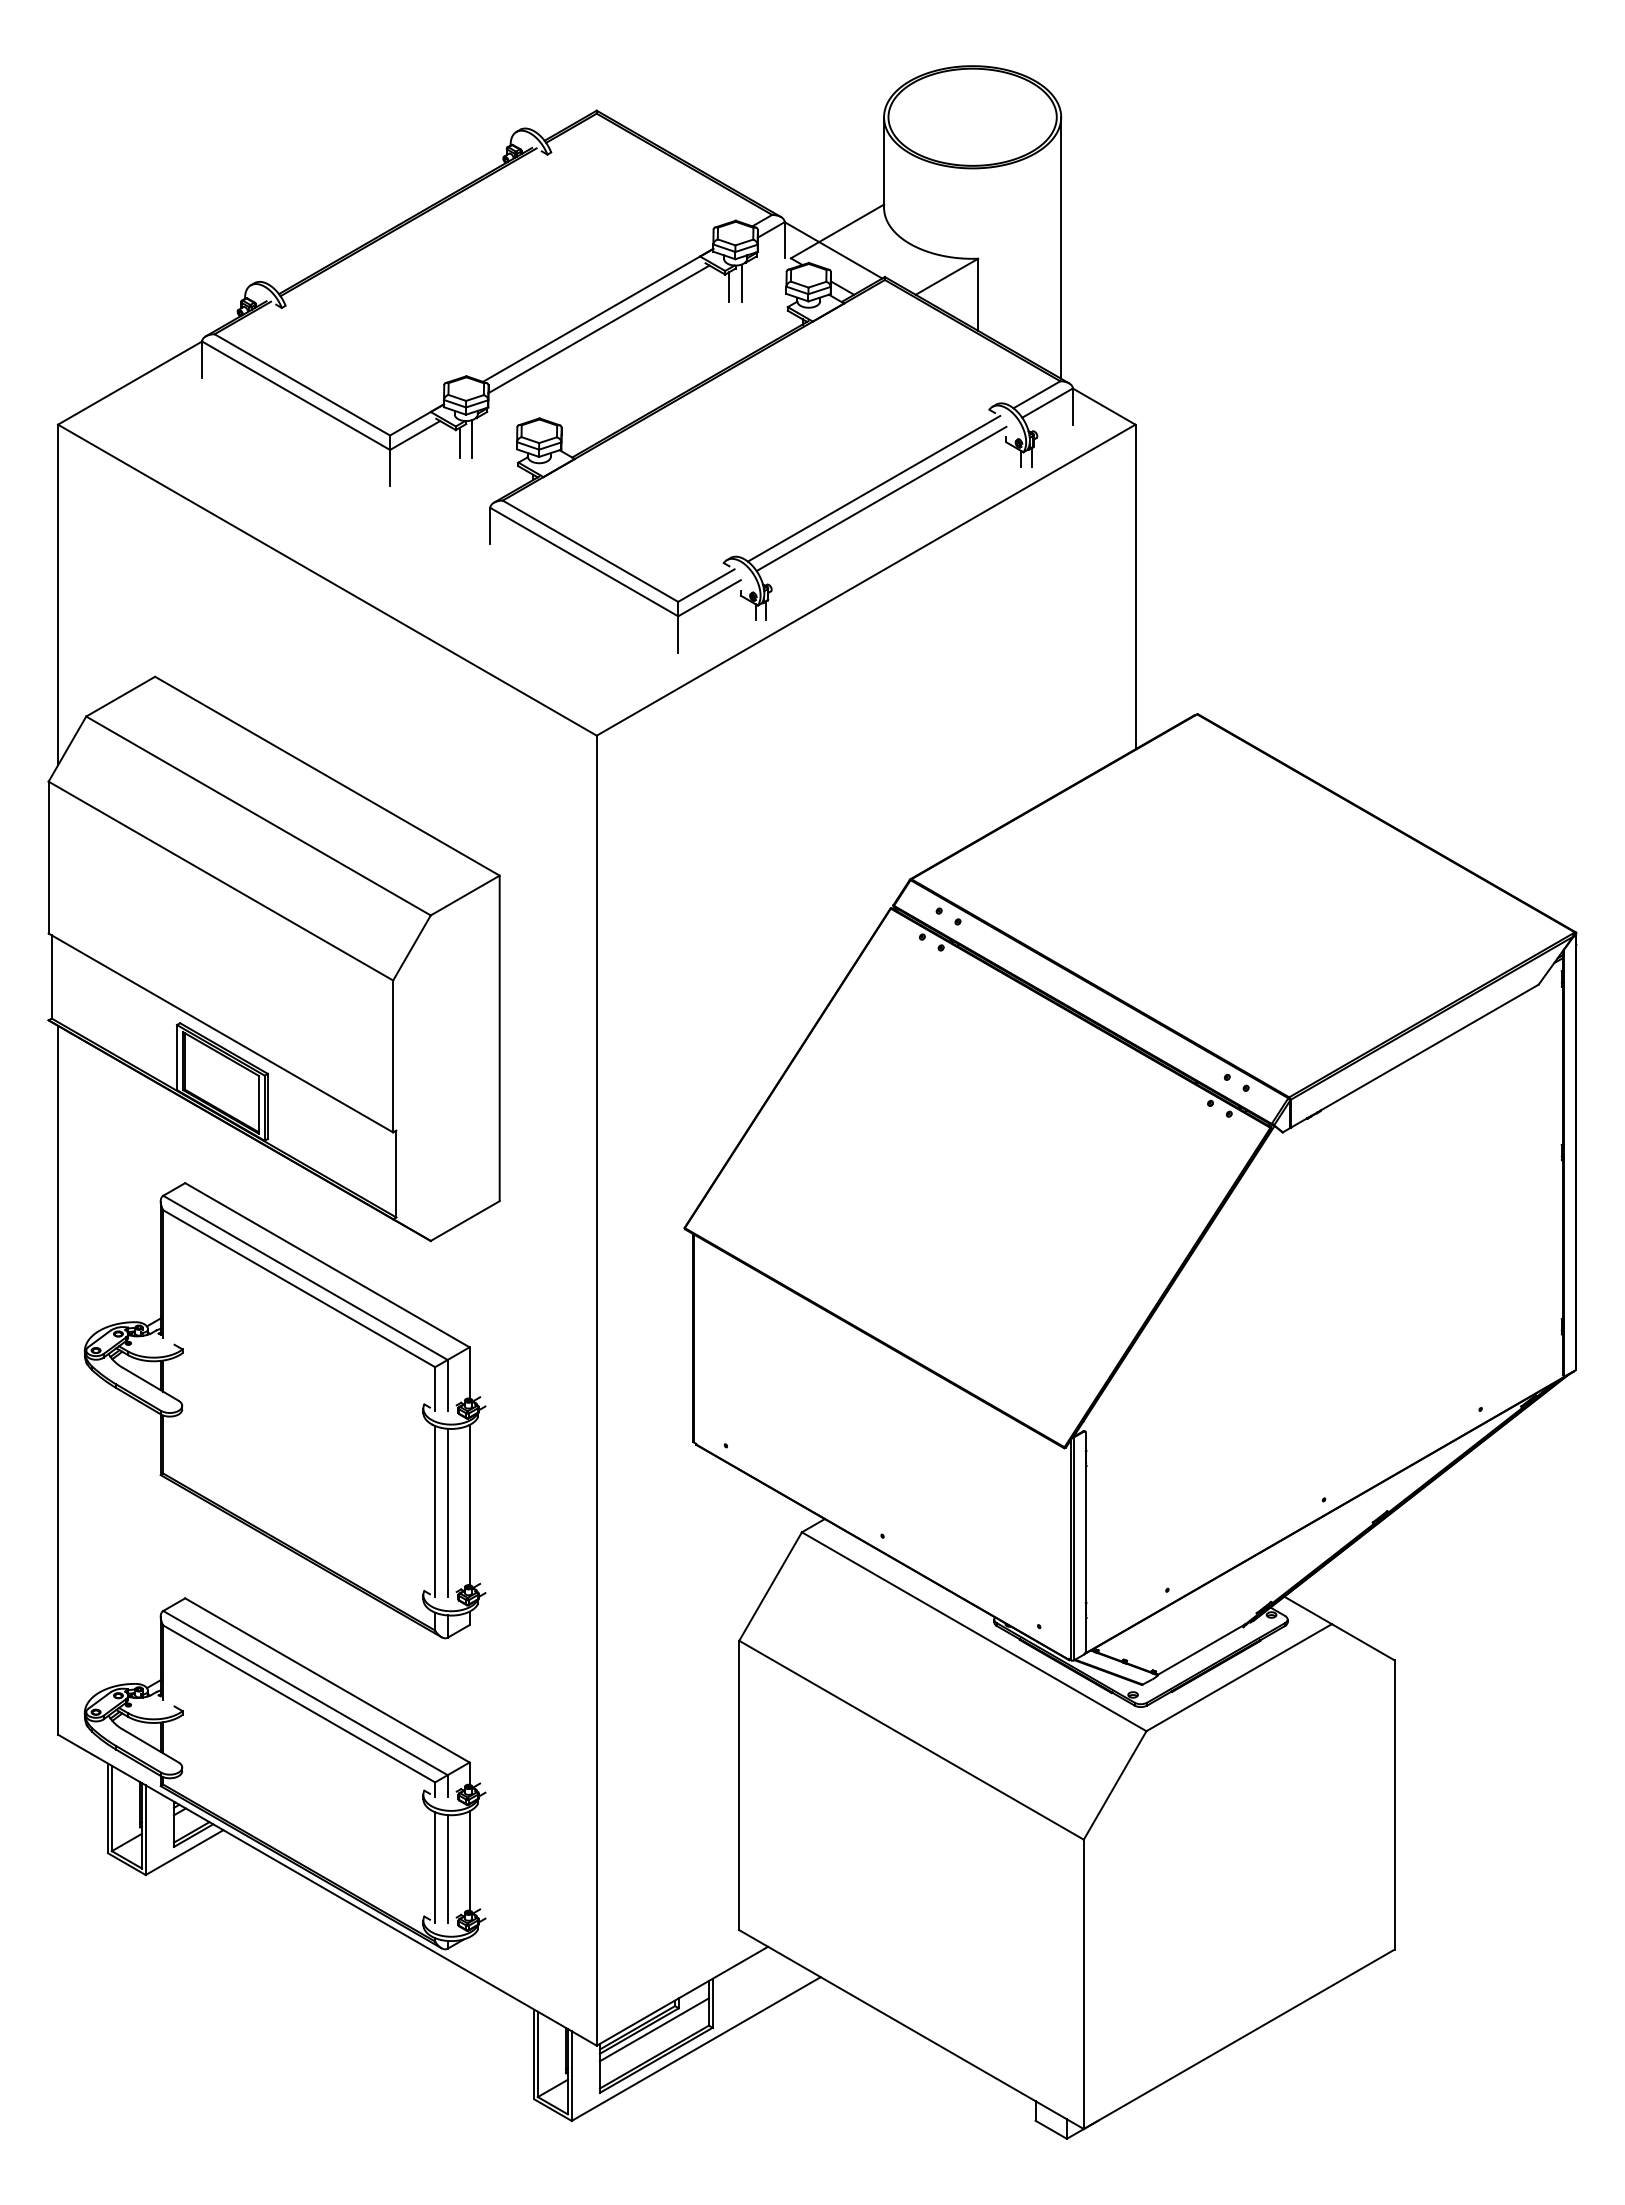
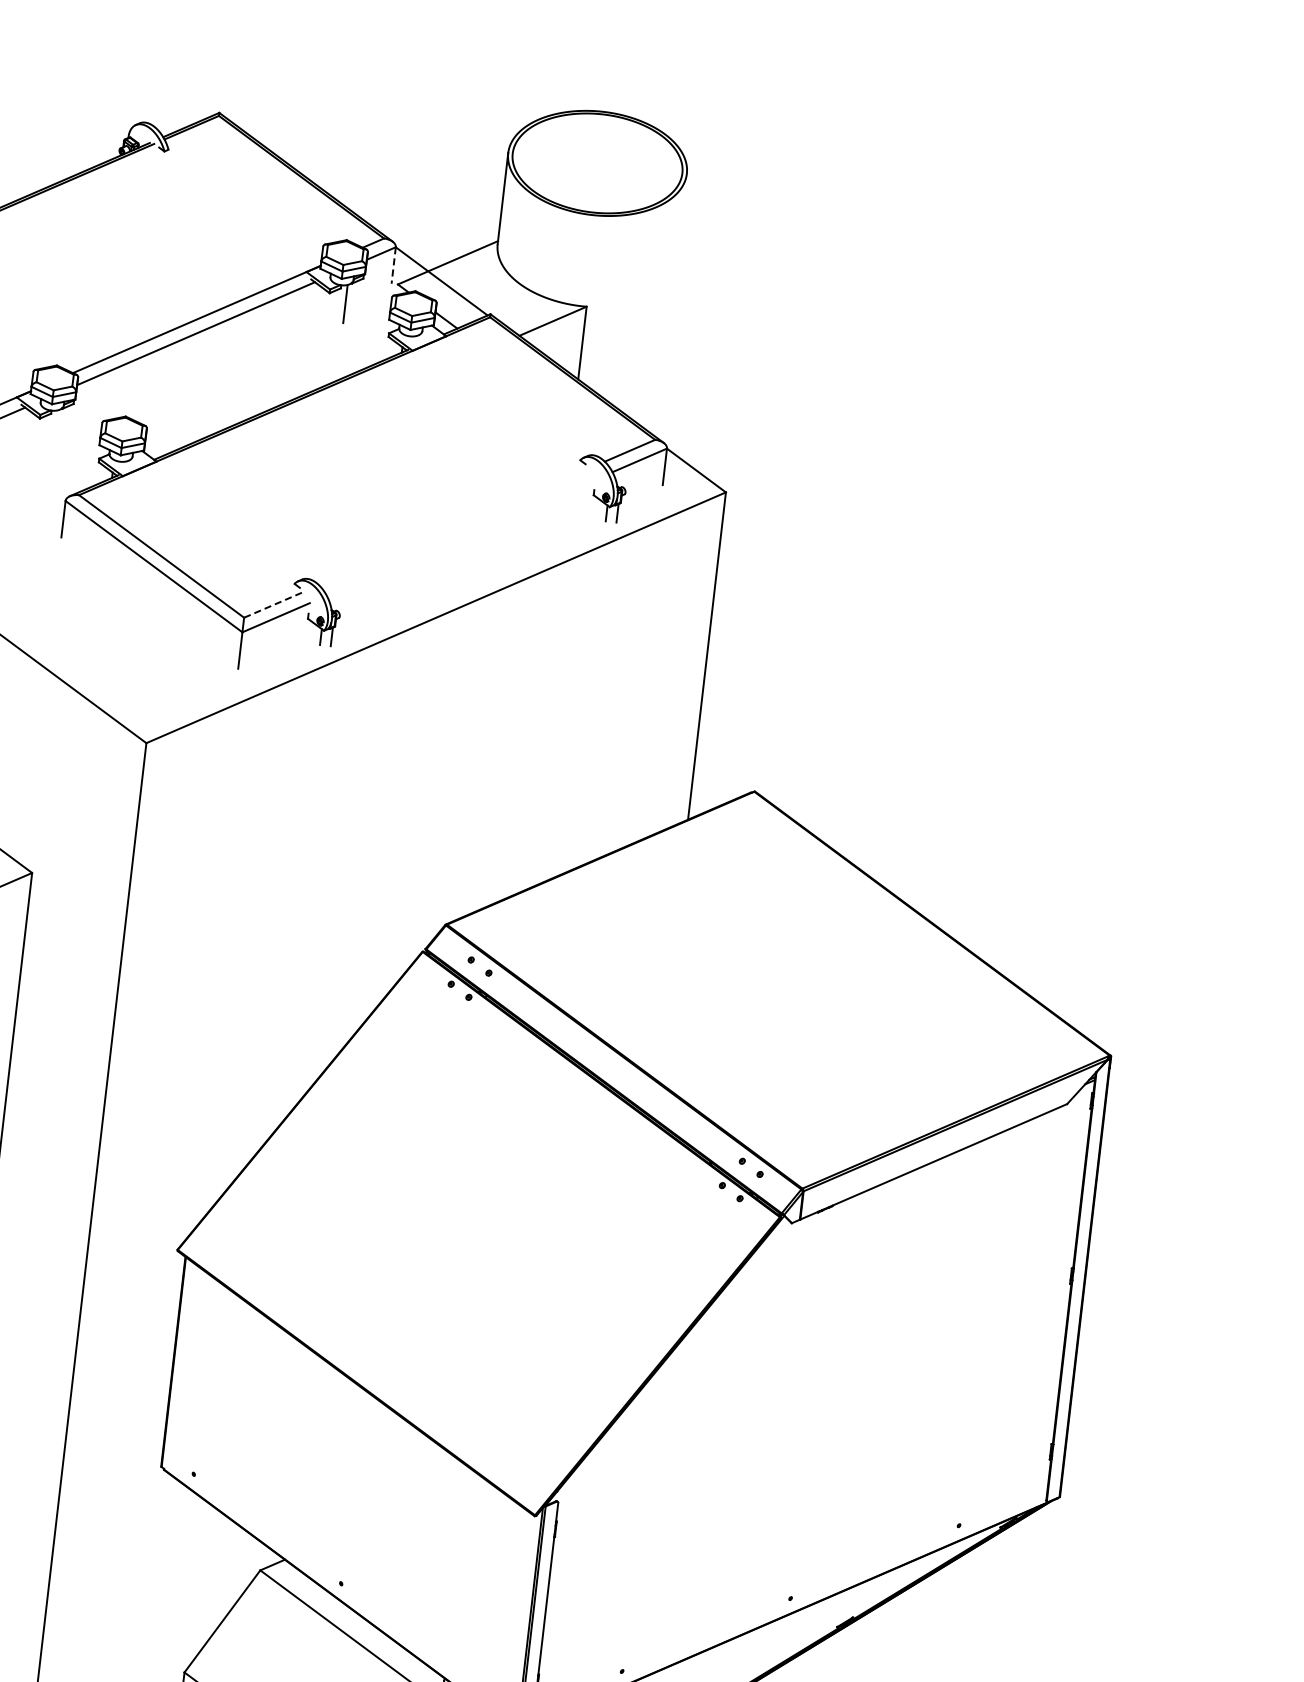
line: (784, 240) -> (393, 265), solid -> dashed
line: (1061, 247) -> (671, 305), removed
line: (729, 287) -> (332, 306), removed
line: (472, 438) -> (55, 428), removed
line: (460, 442) -> (43, 431), removed
line: (873, 488) -> (454, 526), removed
line: (881, 498) -> (461, 537), removed
line: (706, 585) -> (274, 604), solid -> dashed

